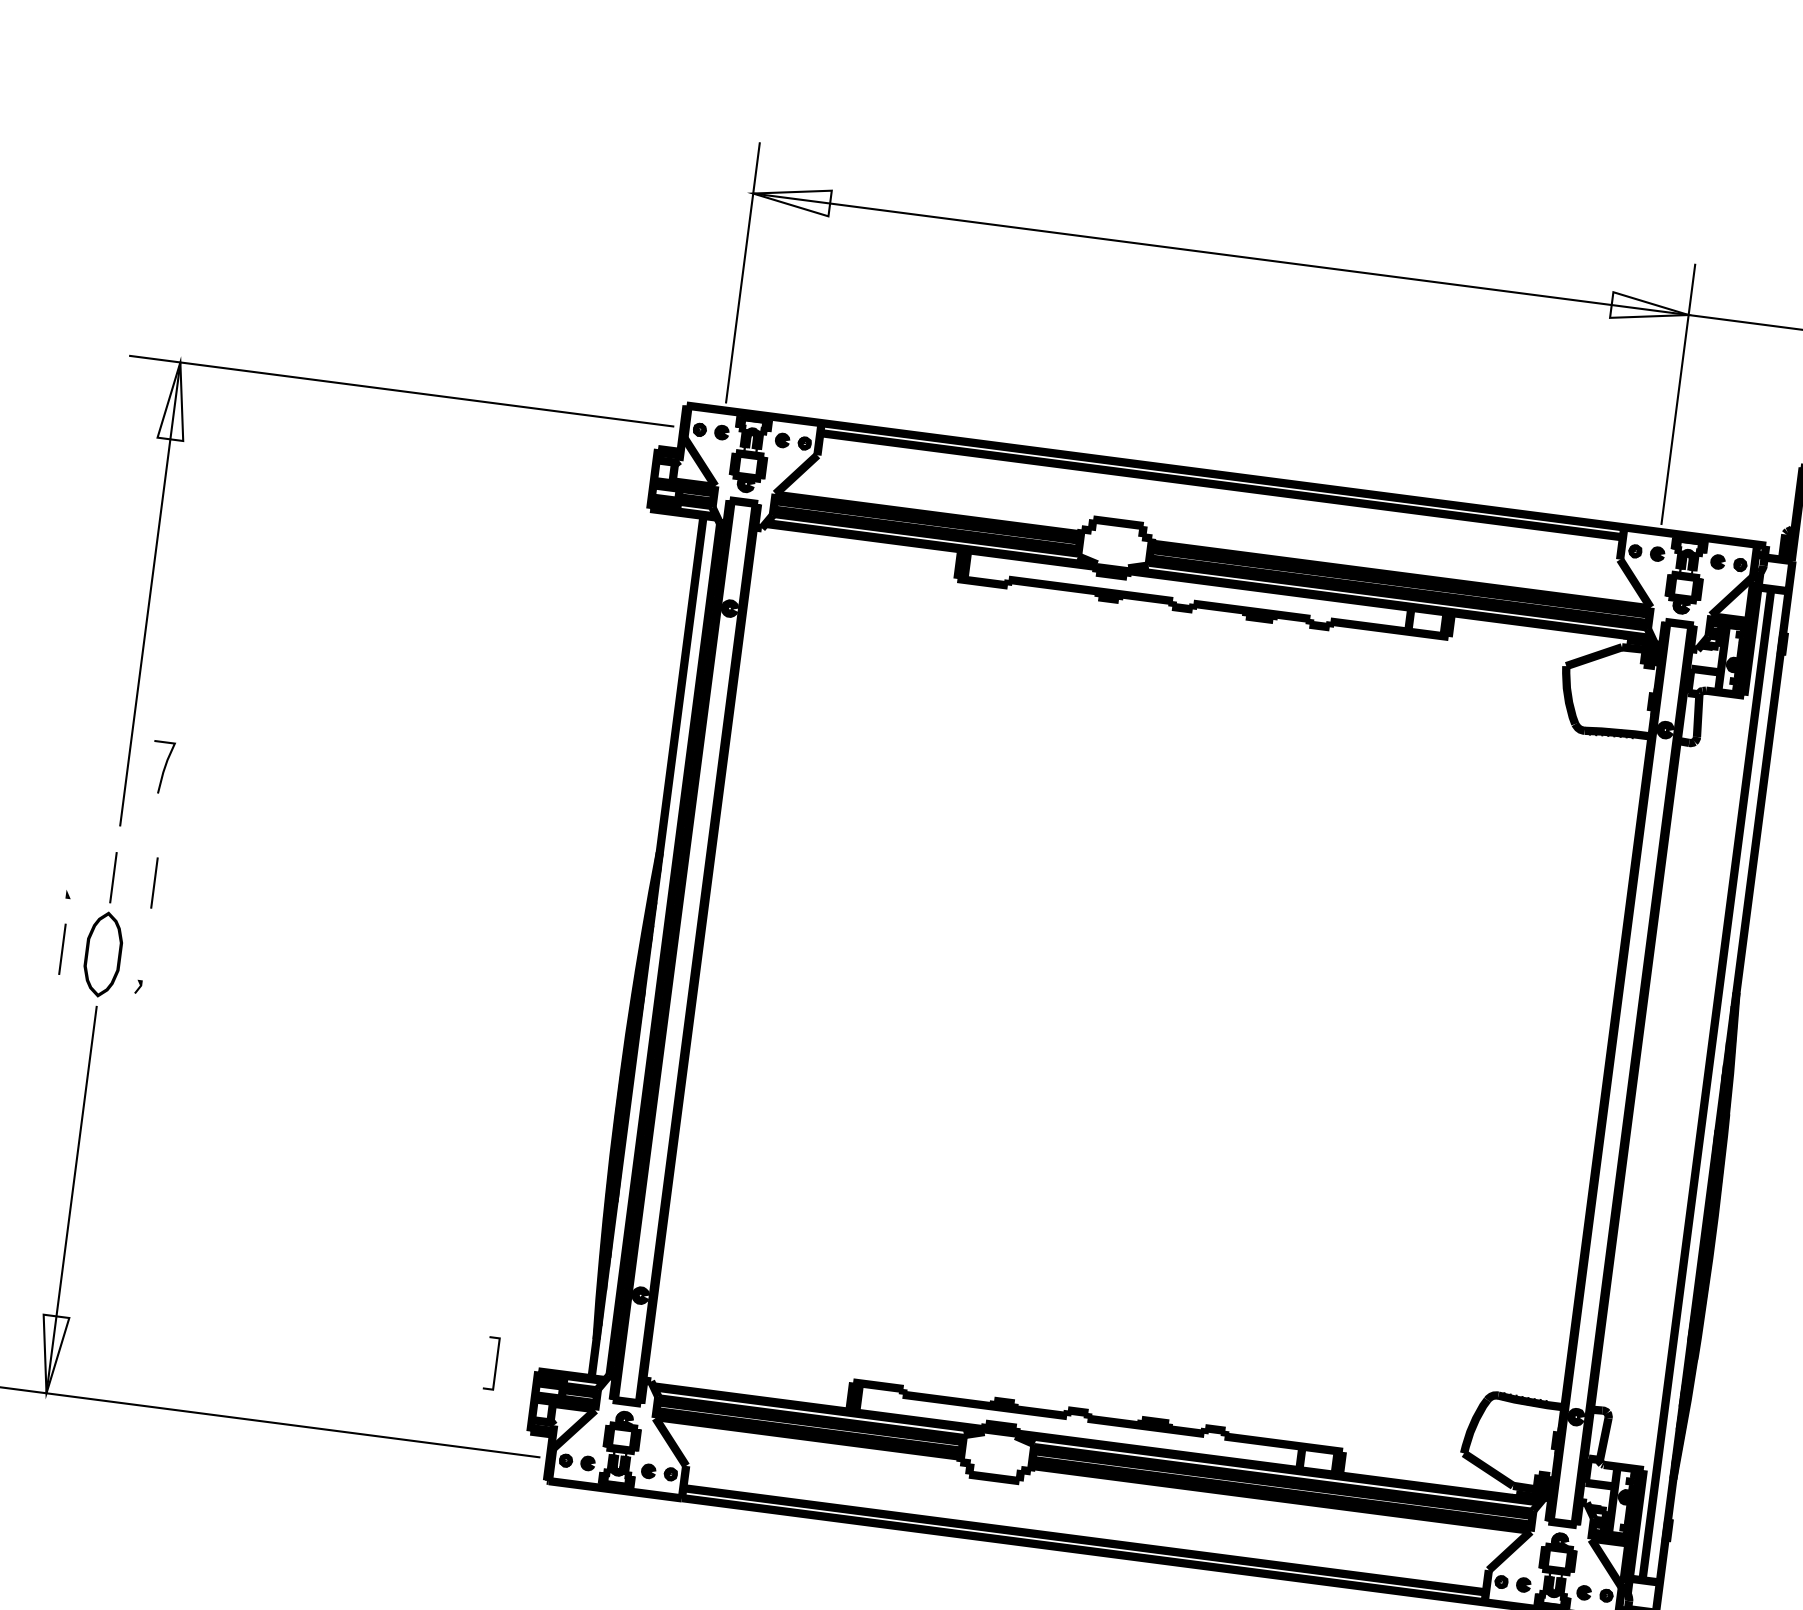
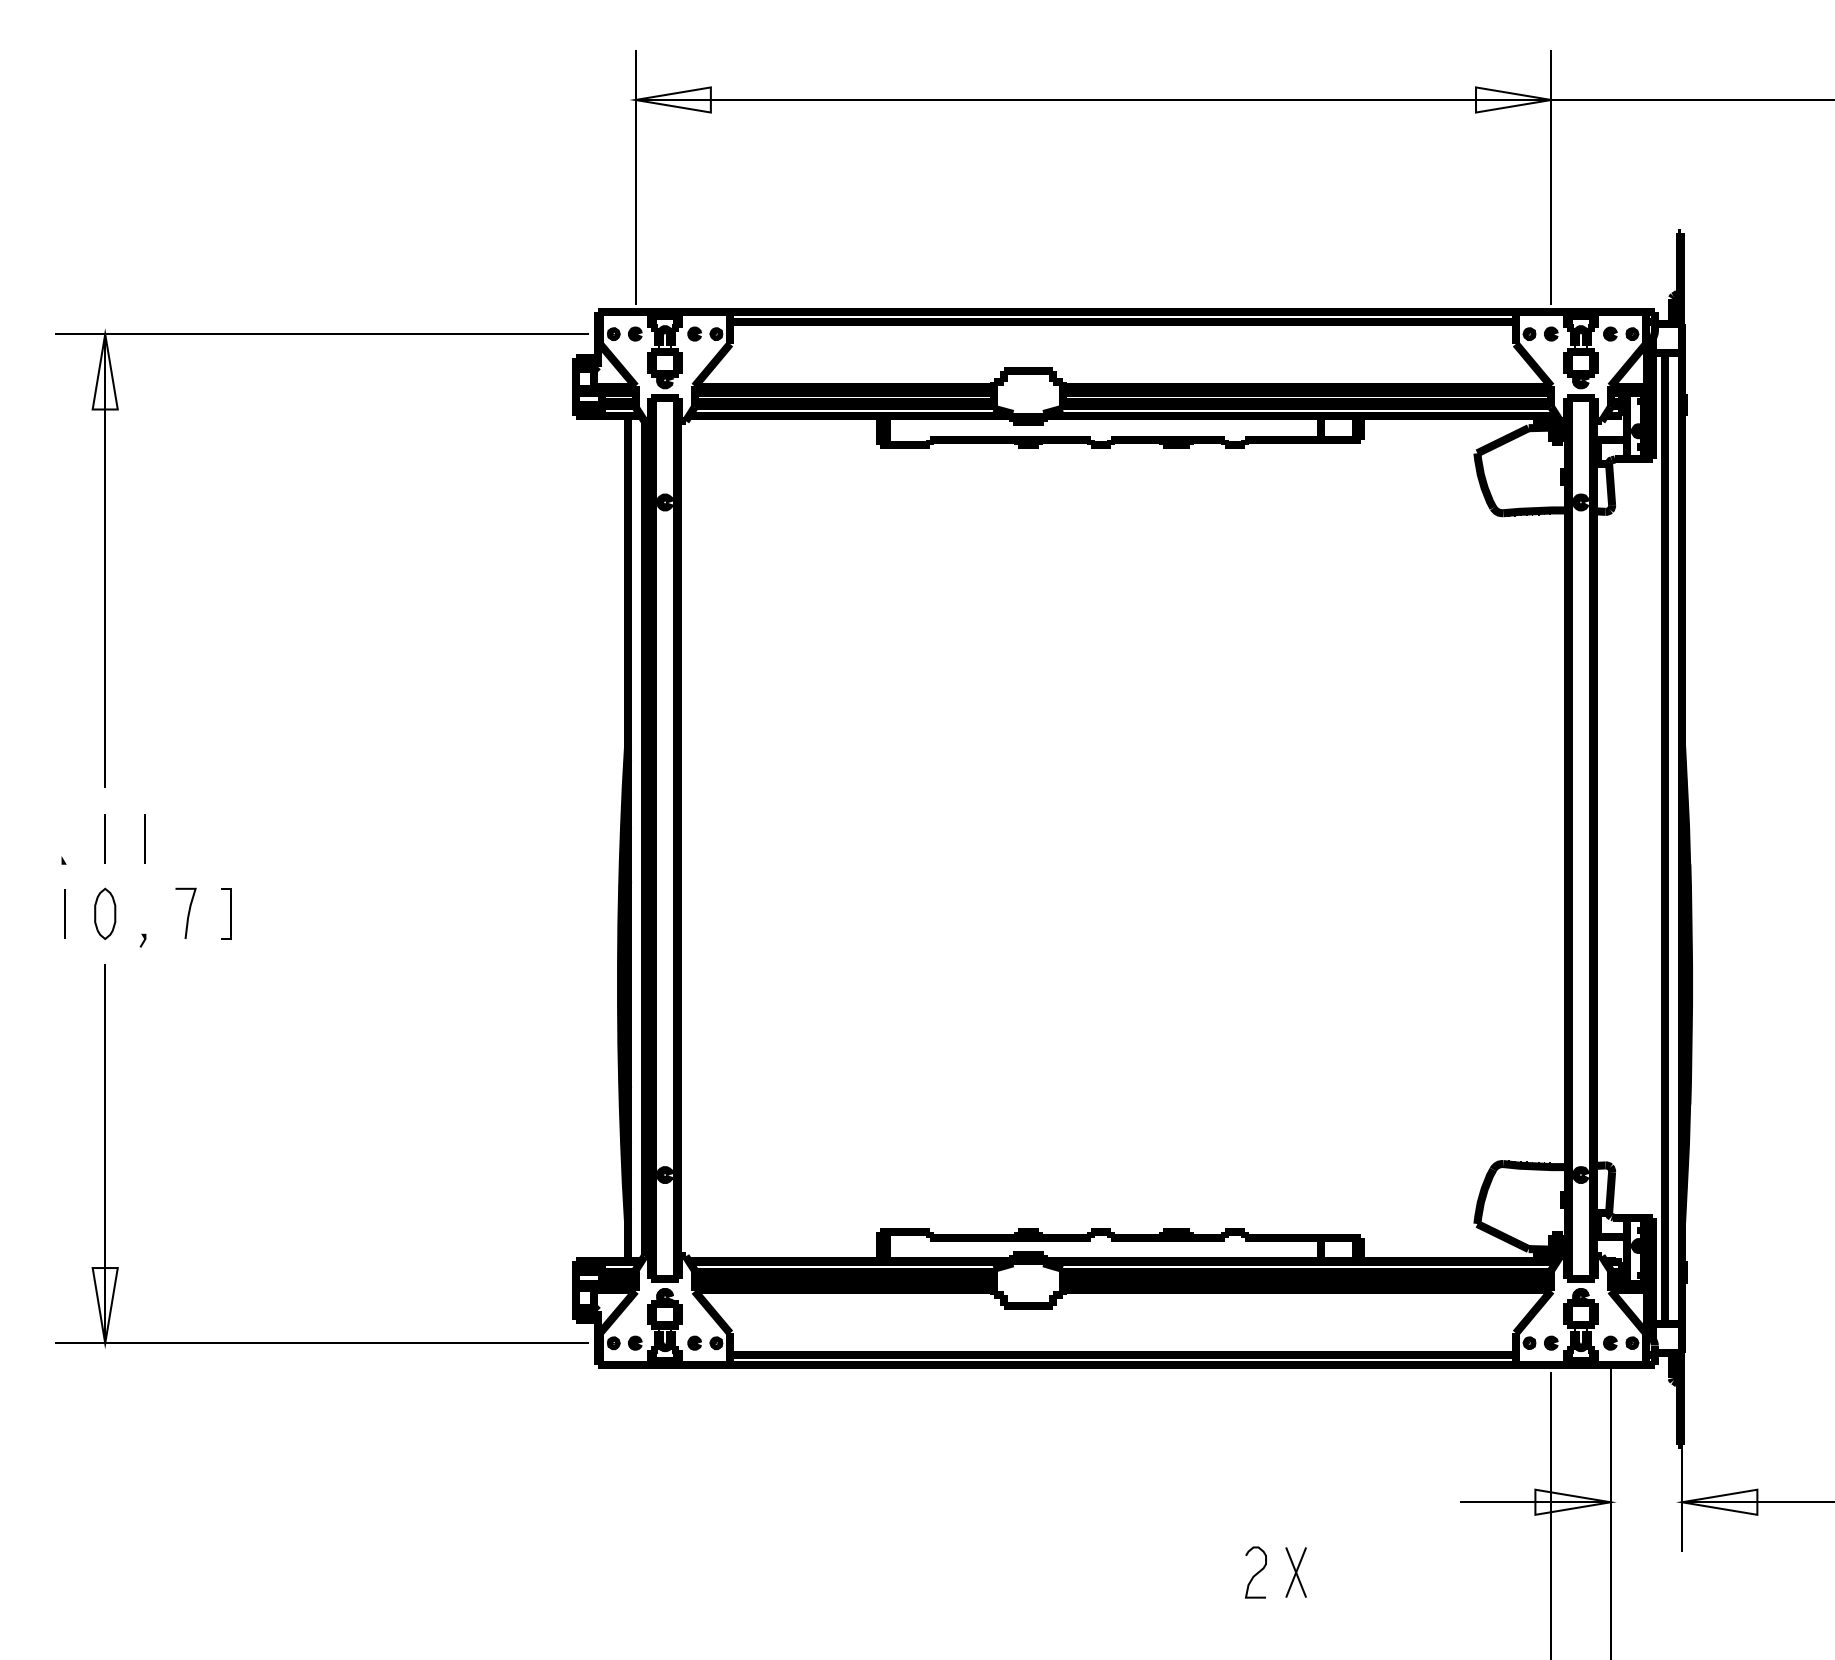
curve: (163, 768) -> (187, 914), moved
part: (103, 954) -> (105, 913), size x0.62
line: (496, 1363) -> (230, 913), moved

